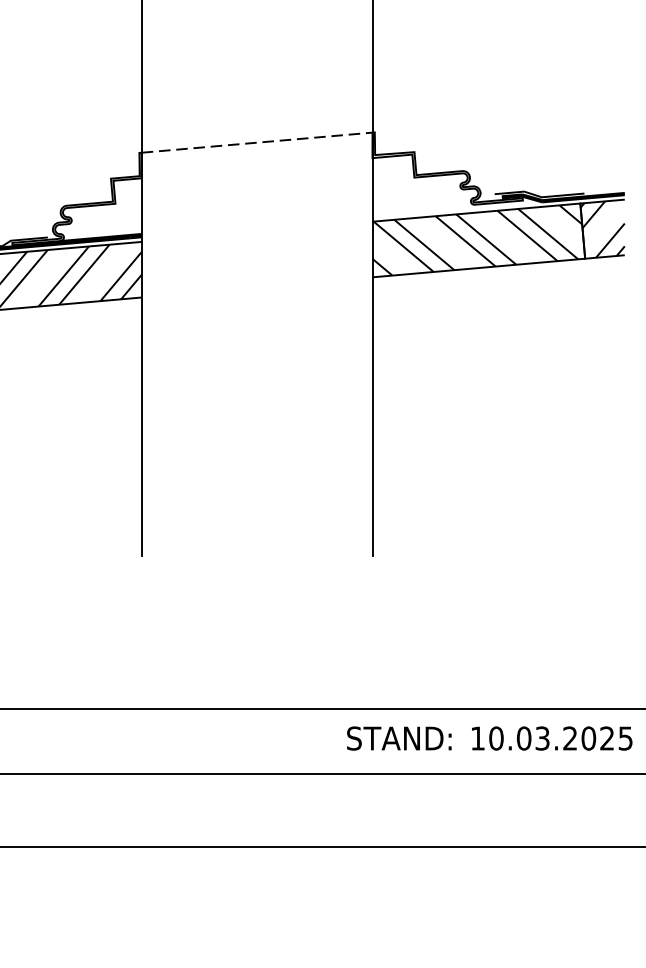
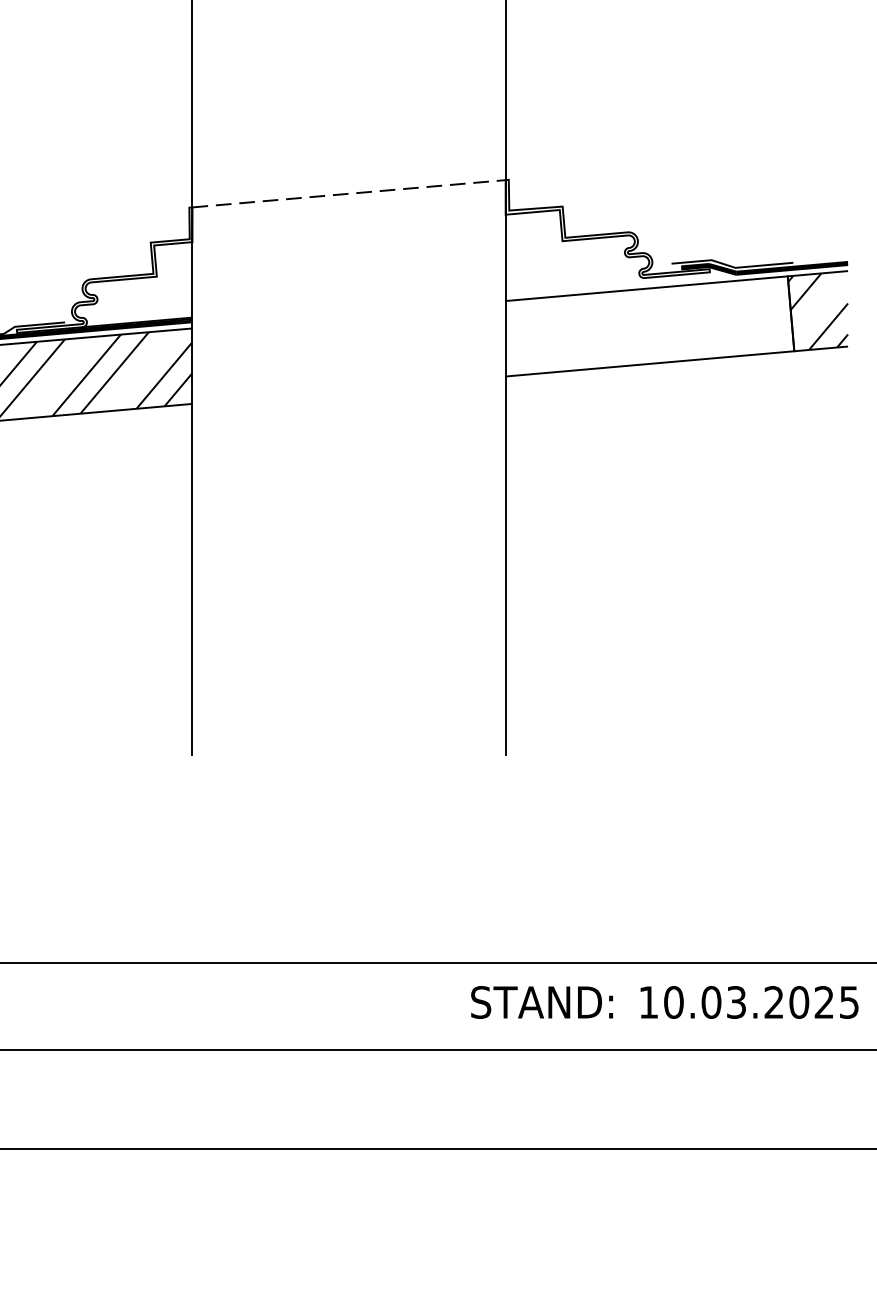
hatch: (477, 239) -> (648, 325), removed

